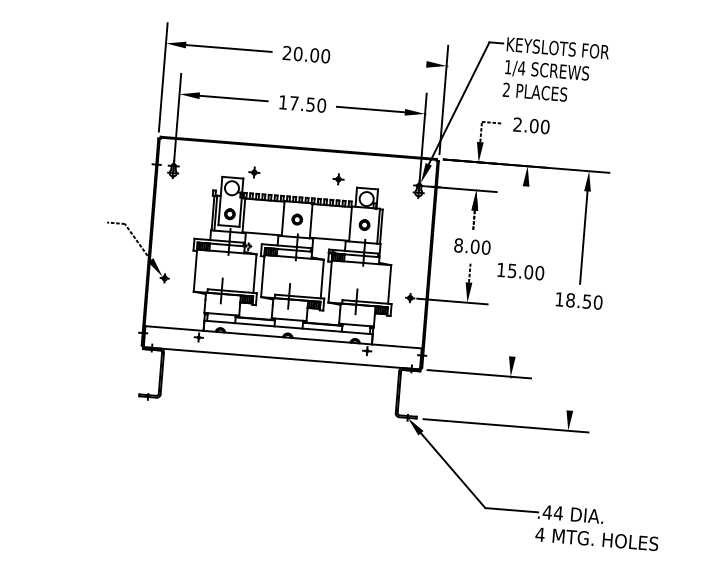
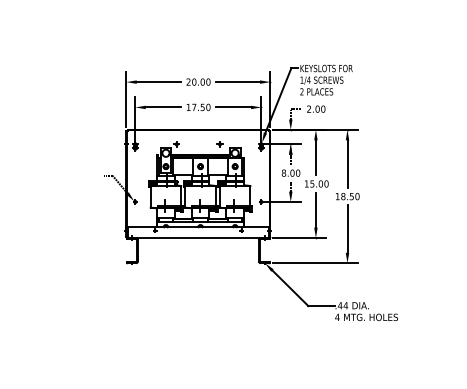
line: (384, 61) -> (238, 82), added
line: (522, 219) -> (315, 157), added
line: (514, 321) -> (315, 209), added
line: (573, 363) -> (347, 228), added

